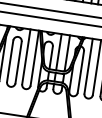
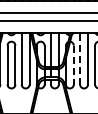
line: (89, 66) -> (80, 58), solid -> dashed
line: (80, 72) -> (73, 65), solid -> dashed

